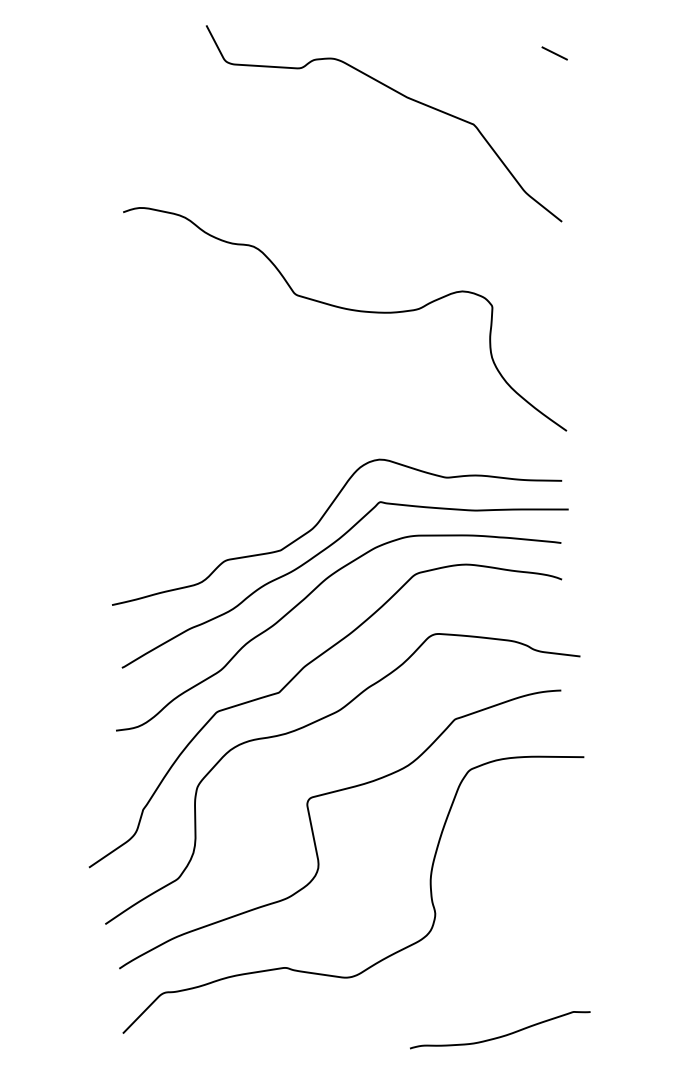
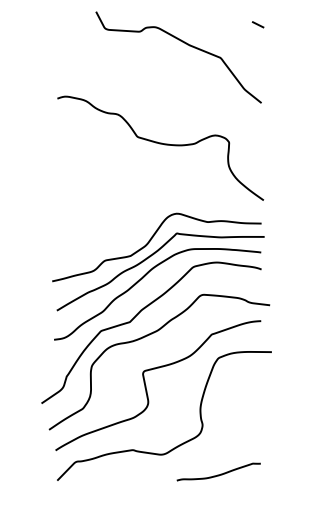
curve: (503, 1033) -> (220, 473), moved

